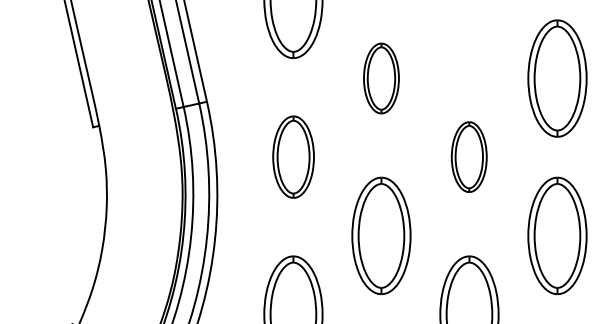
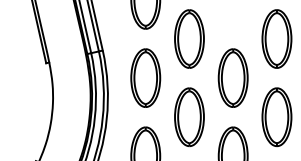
part: (381, 77) -> (189, 38), size x1.67
part: (292, 155) -> (145, 77), size x1.43
part: (468, 155) -> (232, 77), size x1.67

